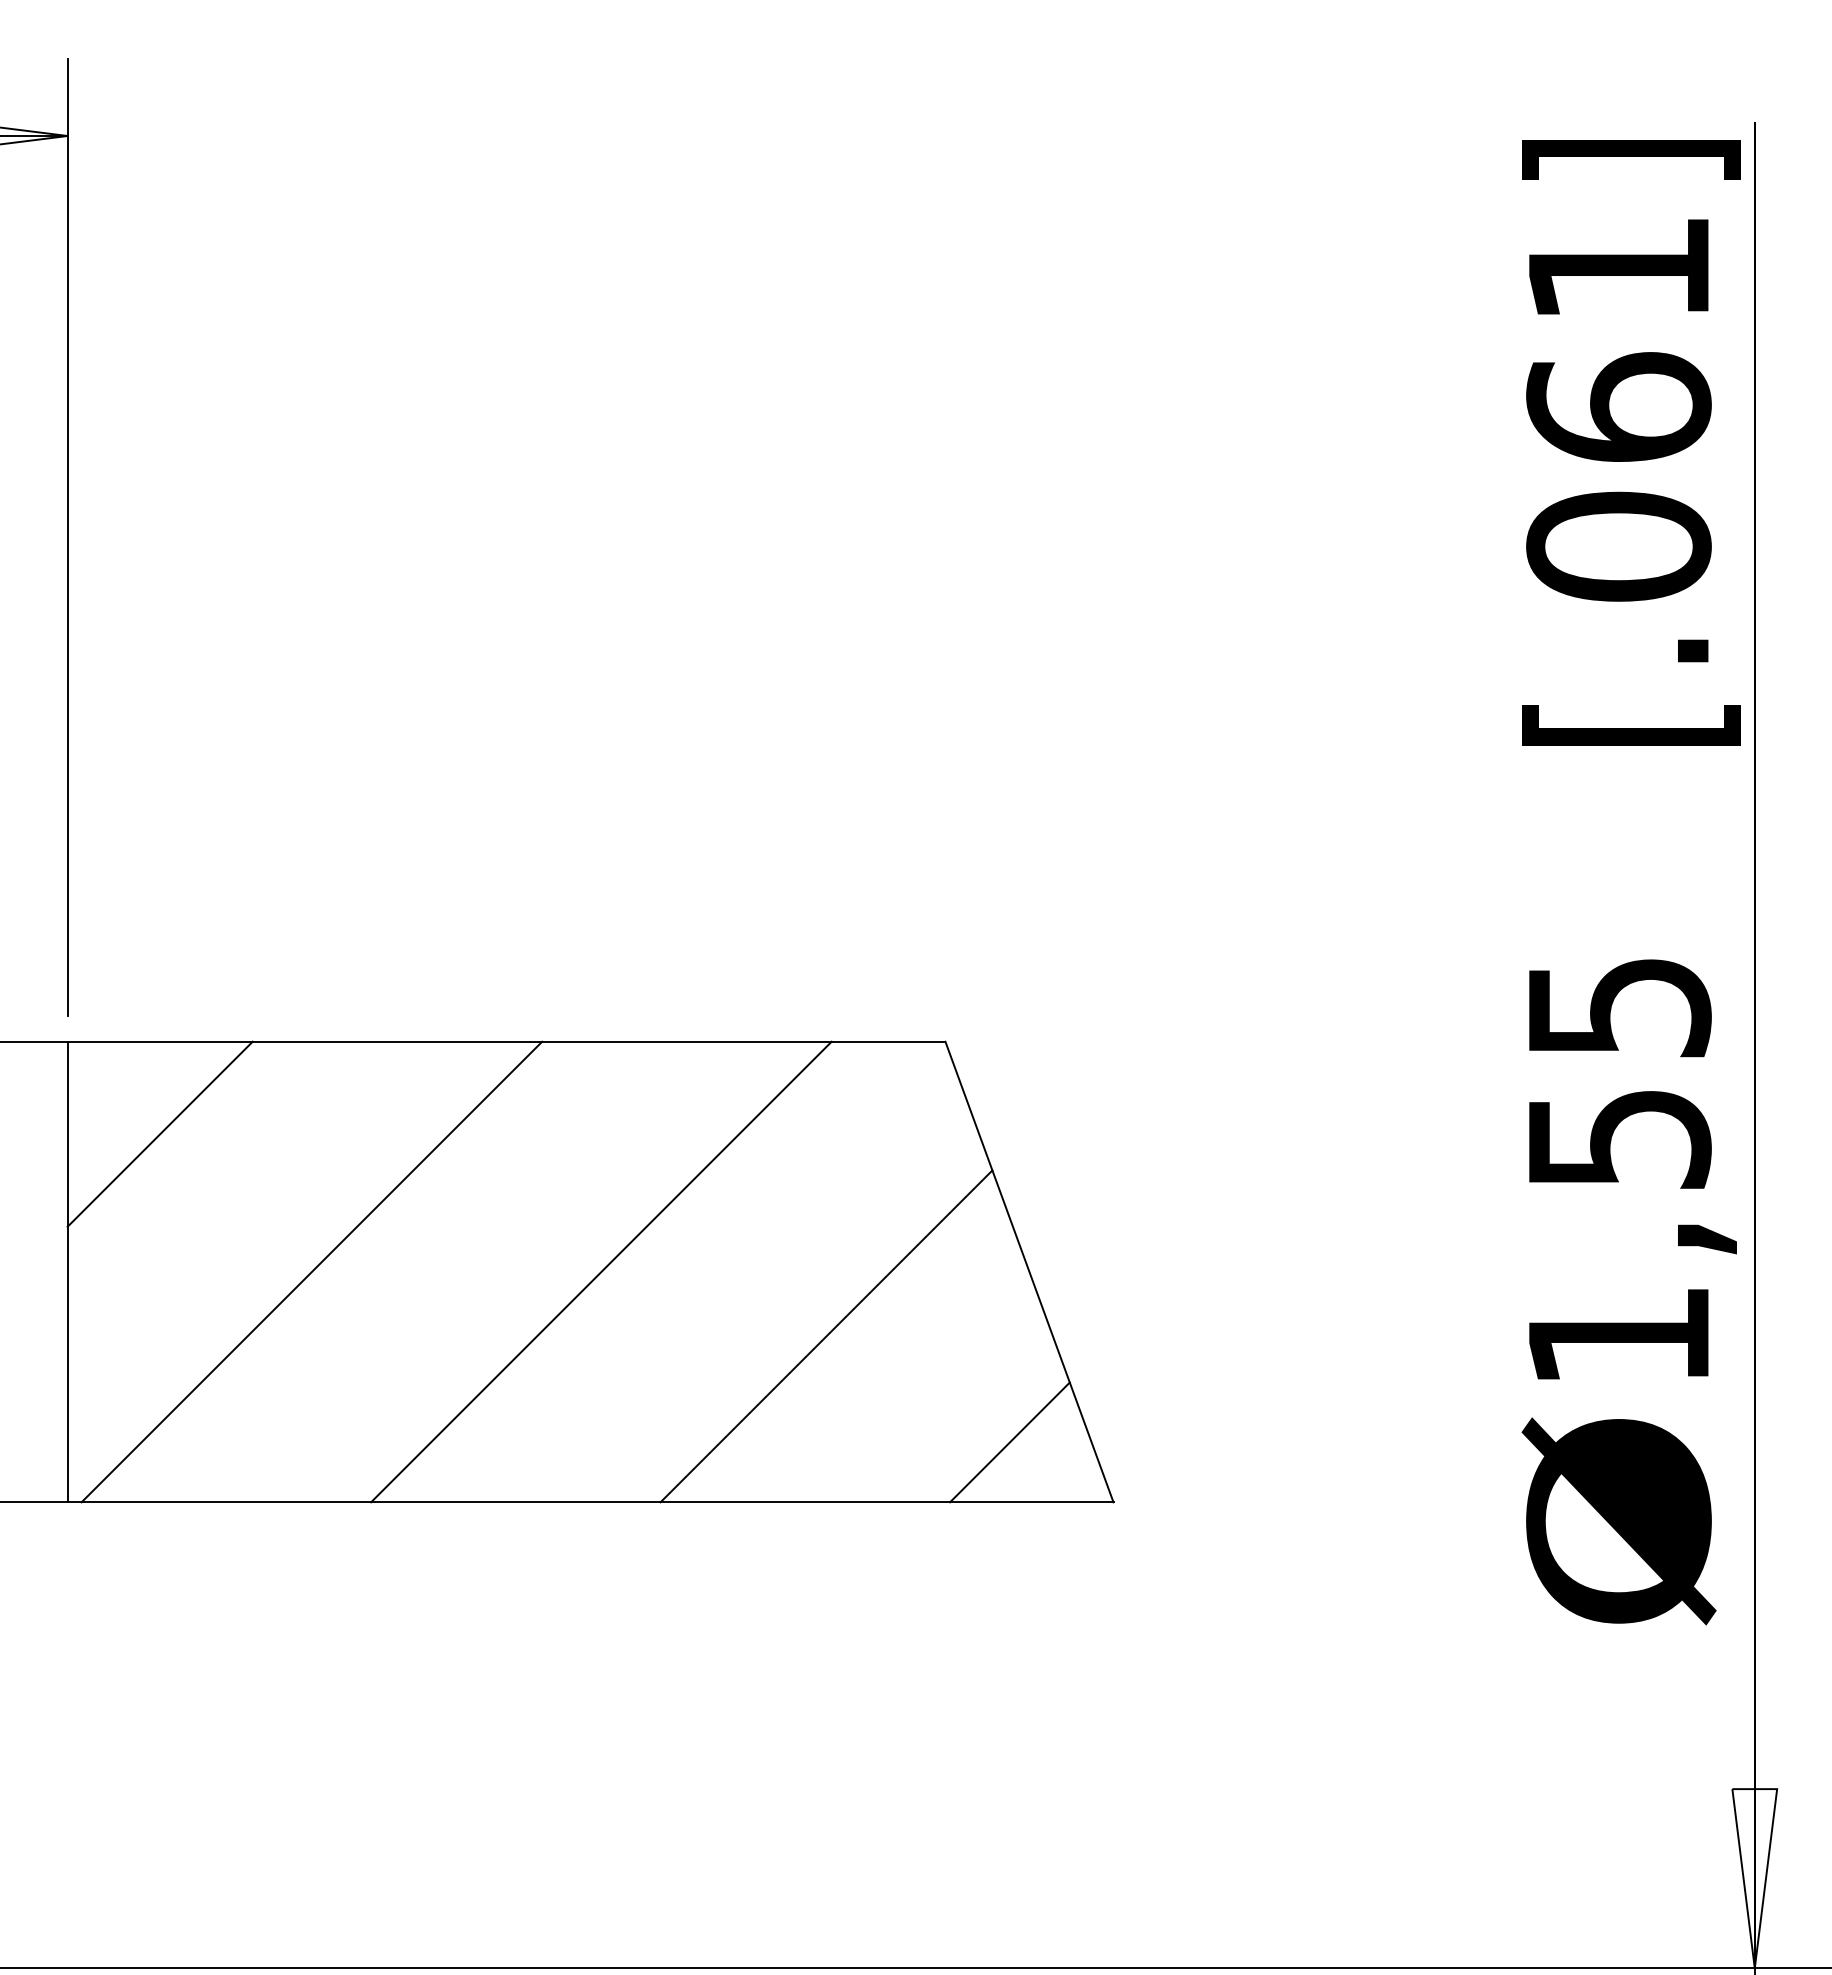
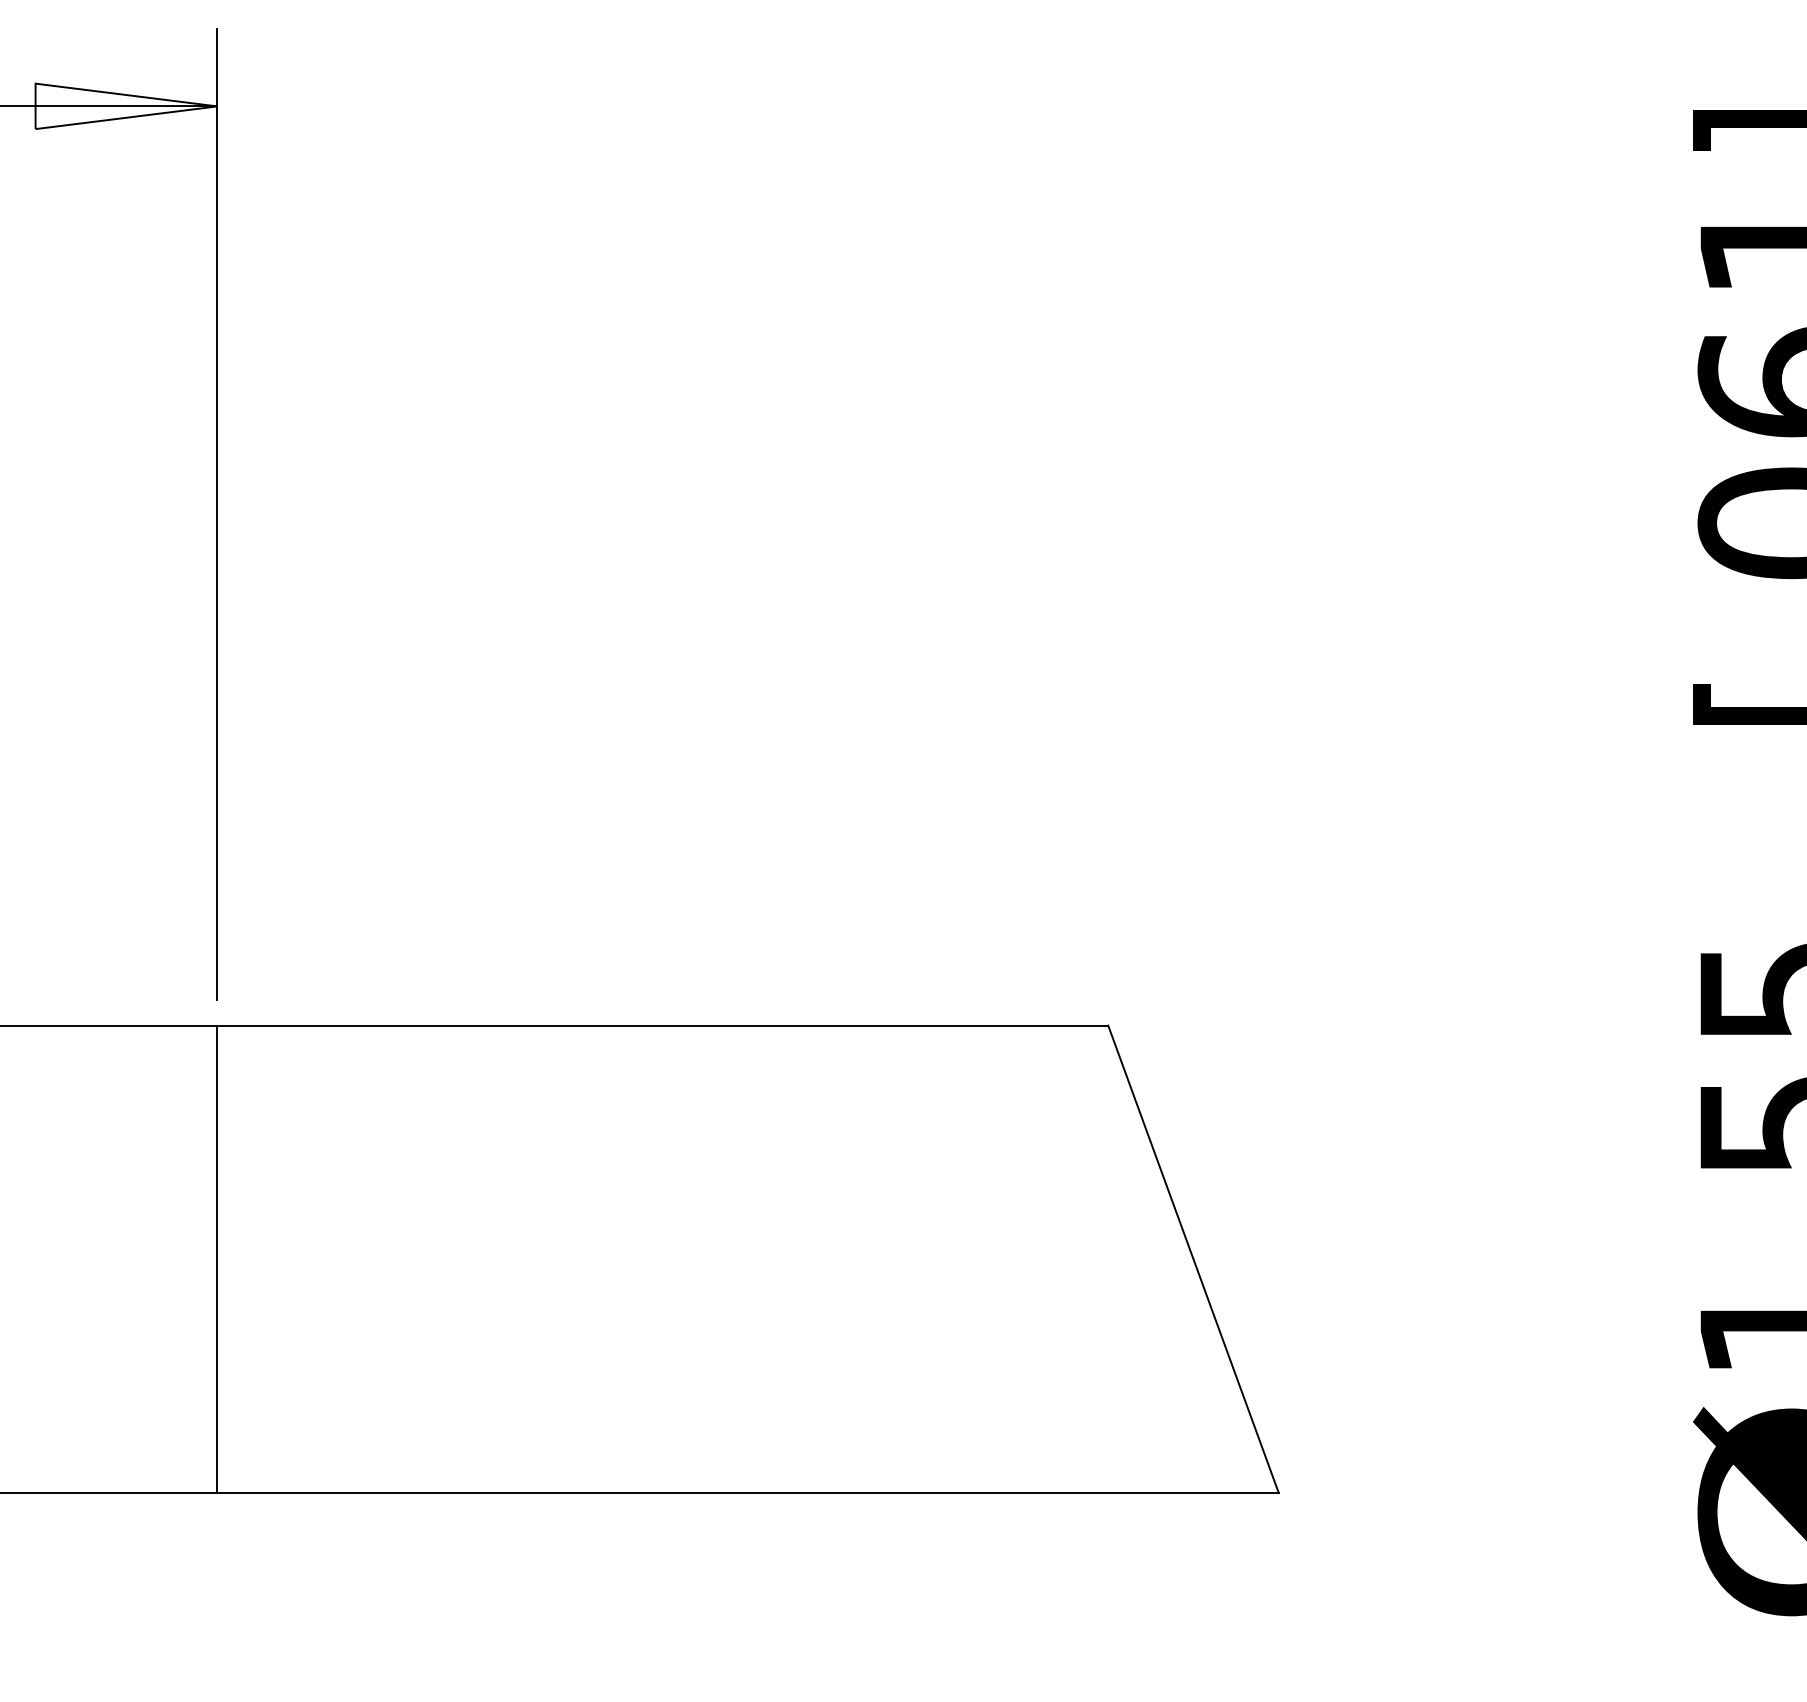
line: (159, 1133) -> (310, 1118), removed
line: (311, 1271) -> (464, 1258), removed
line: (601, 1271) -> (759, 1258), removed
line: (826, 1336) -> (987, 1324), removed
line: (1009, 1442) -> (1173, 1432), removed

